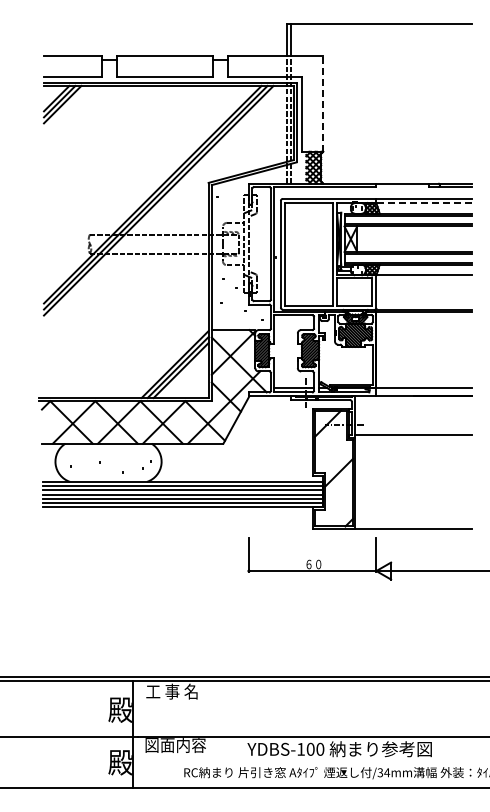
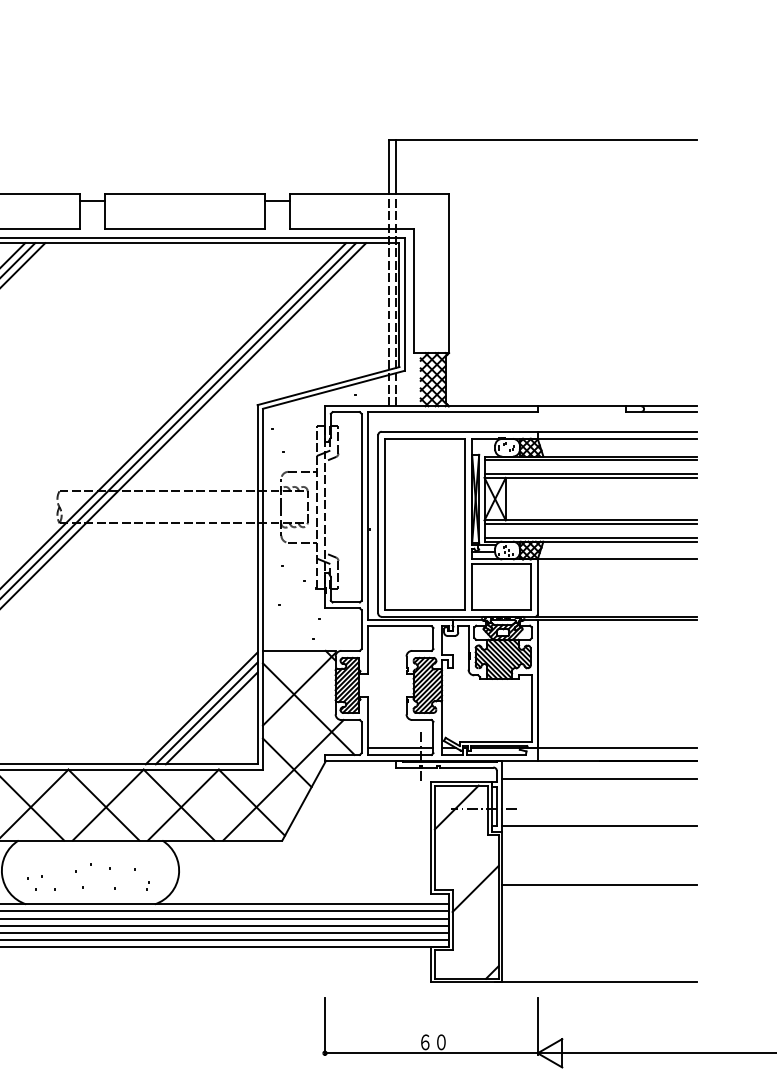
line: (323, 103) -> (449, 272), dashed -> solid
line: (424, 203) -> (618, 439), dashed -> solid
line: (413, 406) -> (599, 778), added
line: (413, 470) -> (599, 885), added

